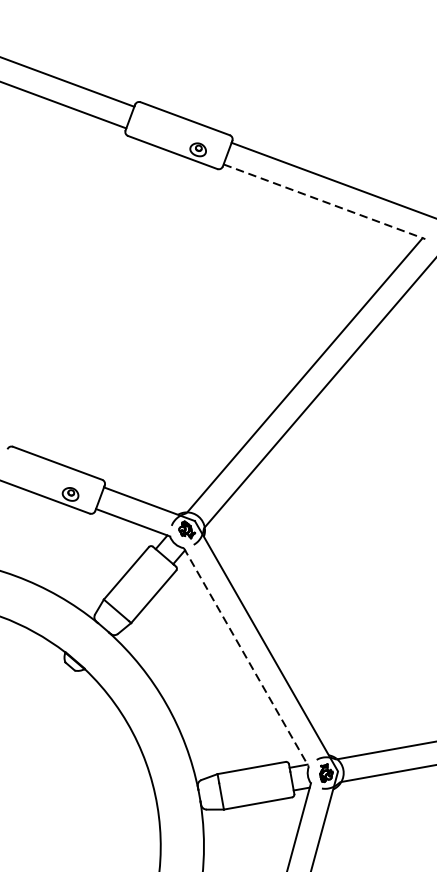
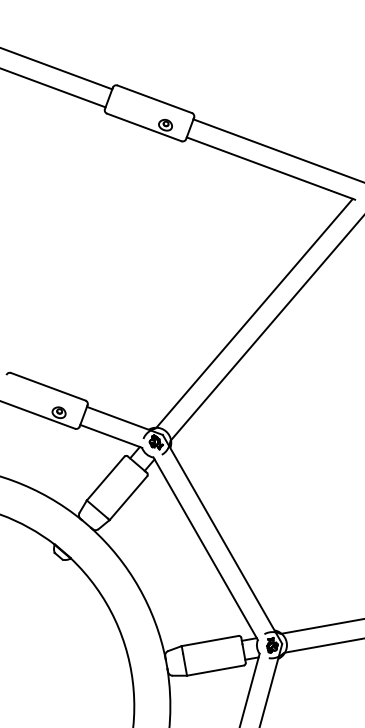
line: (323, 201) -> (270, 168), dashed -> solid
line: (246, 658) -> (205, 549), dashed -> solid

